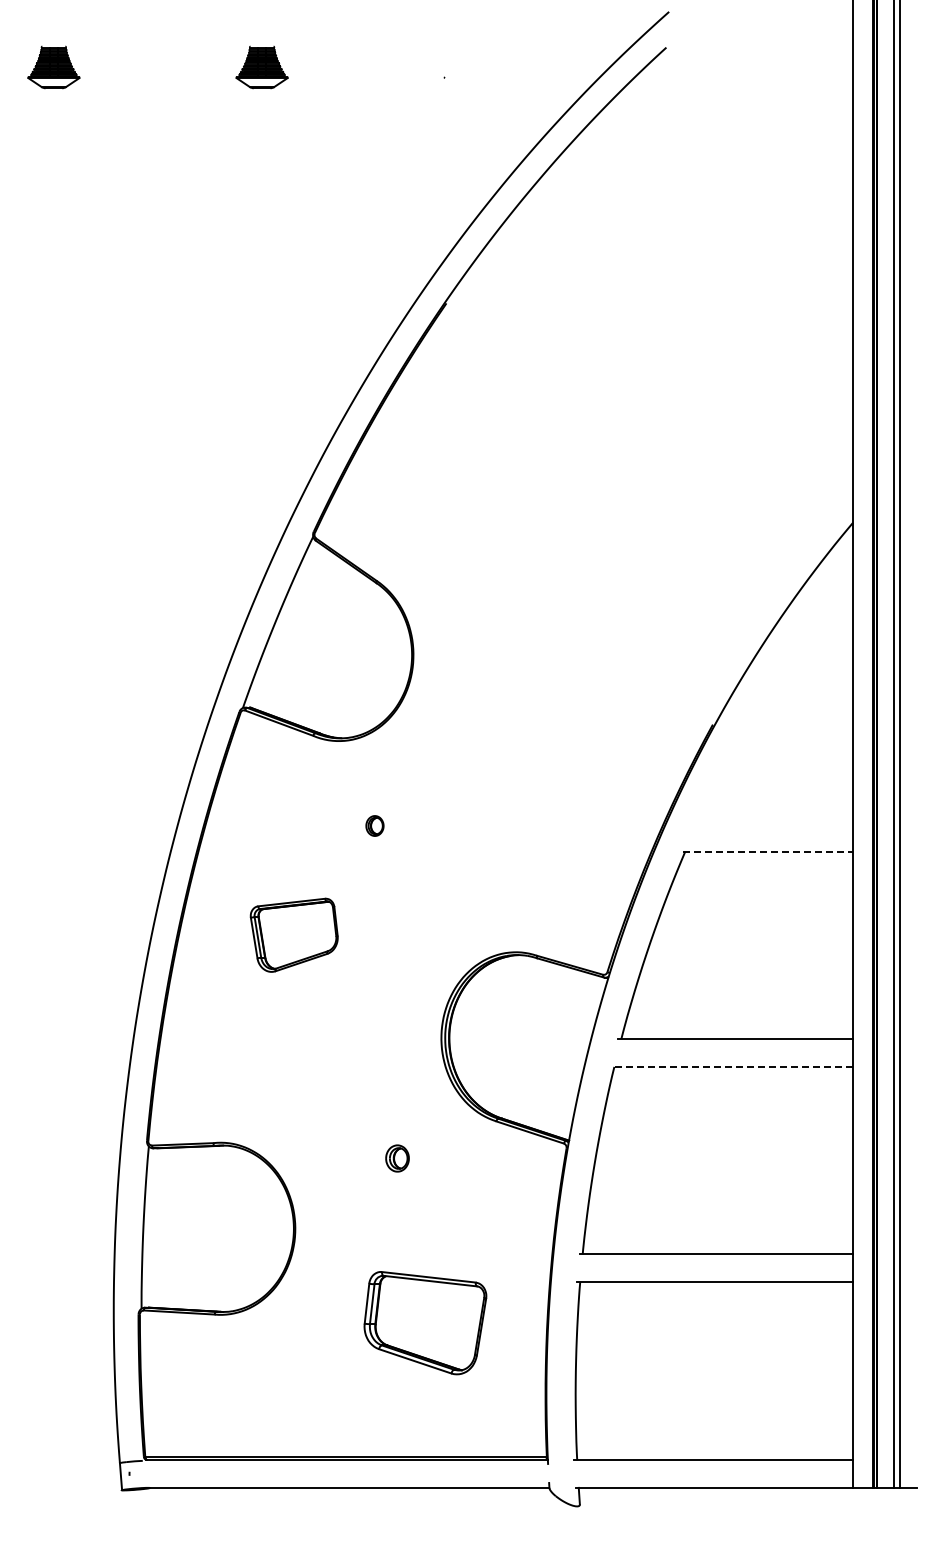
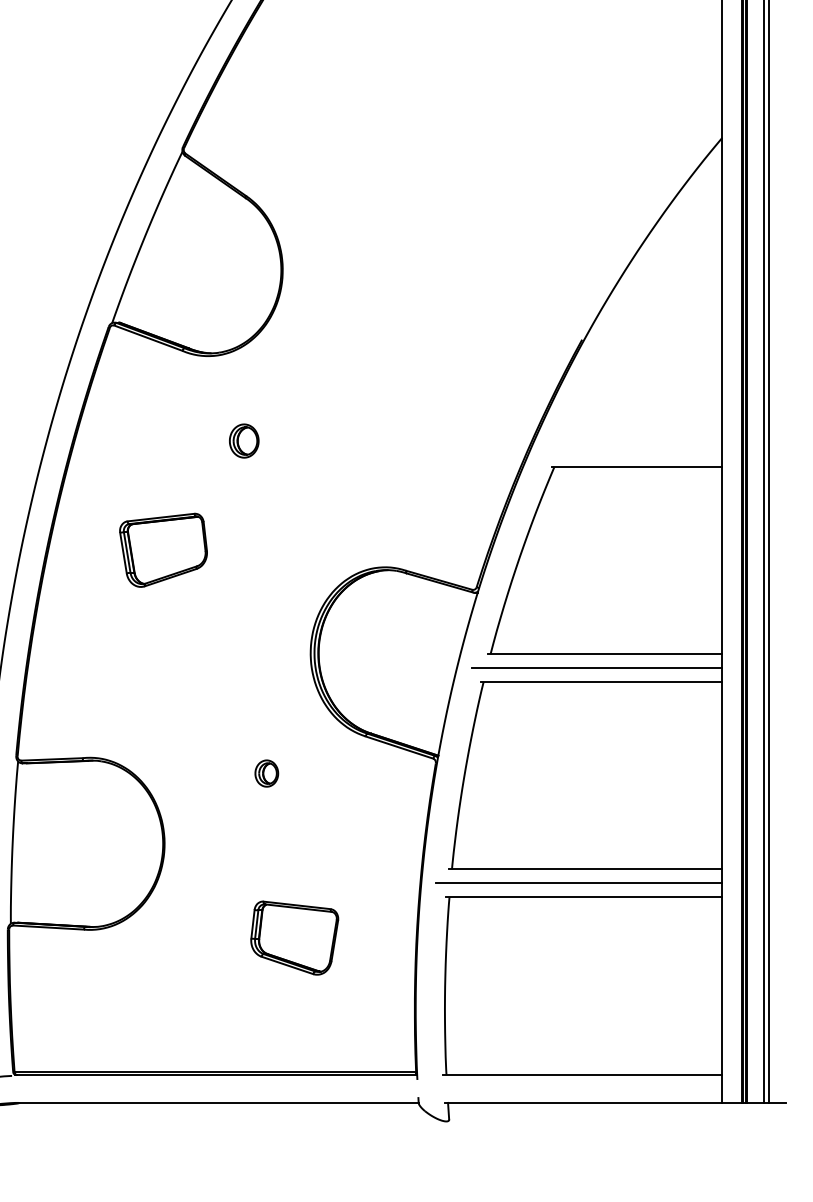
part: (374, 825) -> (243, 440), size x1.67
line: (768, 851) -> (637, 466), dashed -> solid
line: (728, 1053) -> (597, 668), added
line: (732, 1066) -> (601, 681), dashed -> solid
line: (709, 1268) -> (578, 883), added
part: (425, 1322) -> (294, 937), size x0.71

